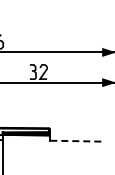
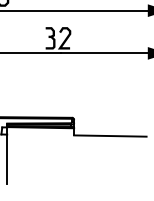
line: (75, 141) -> (110, 136), dashed -> solid

